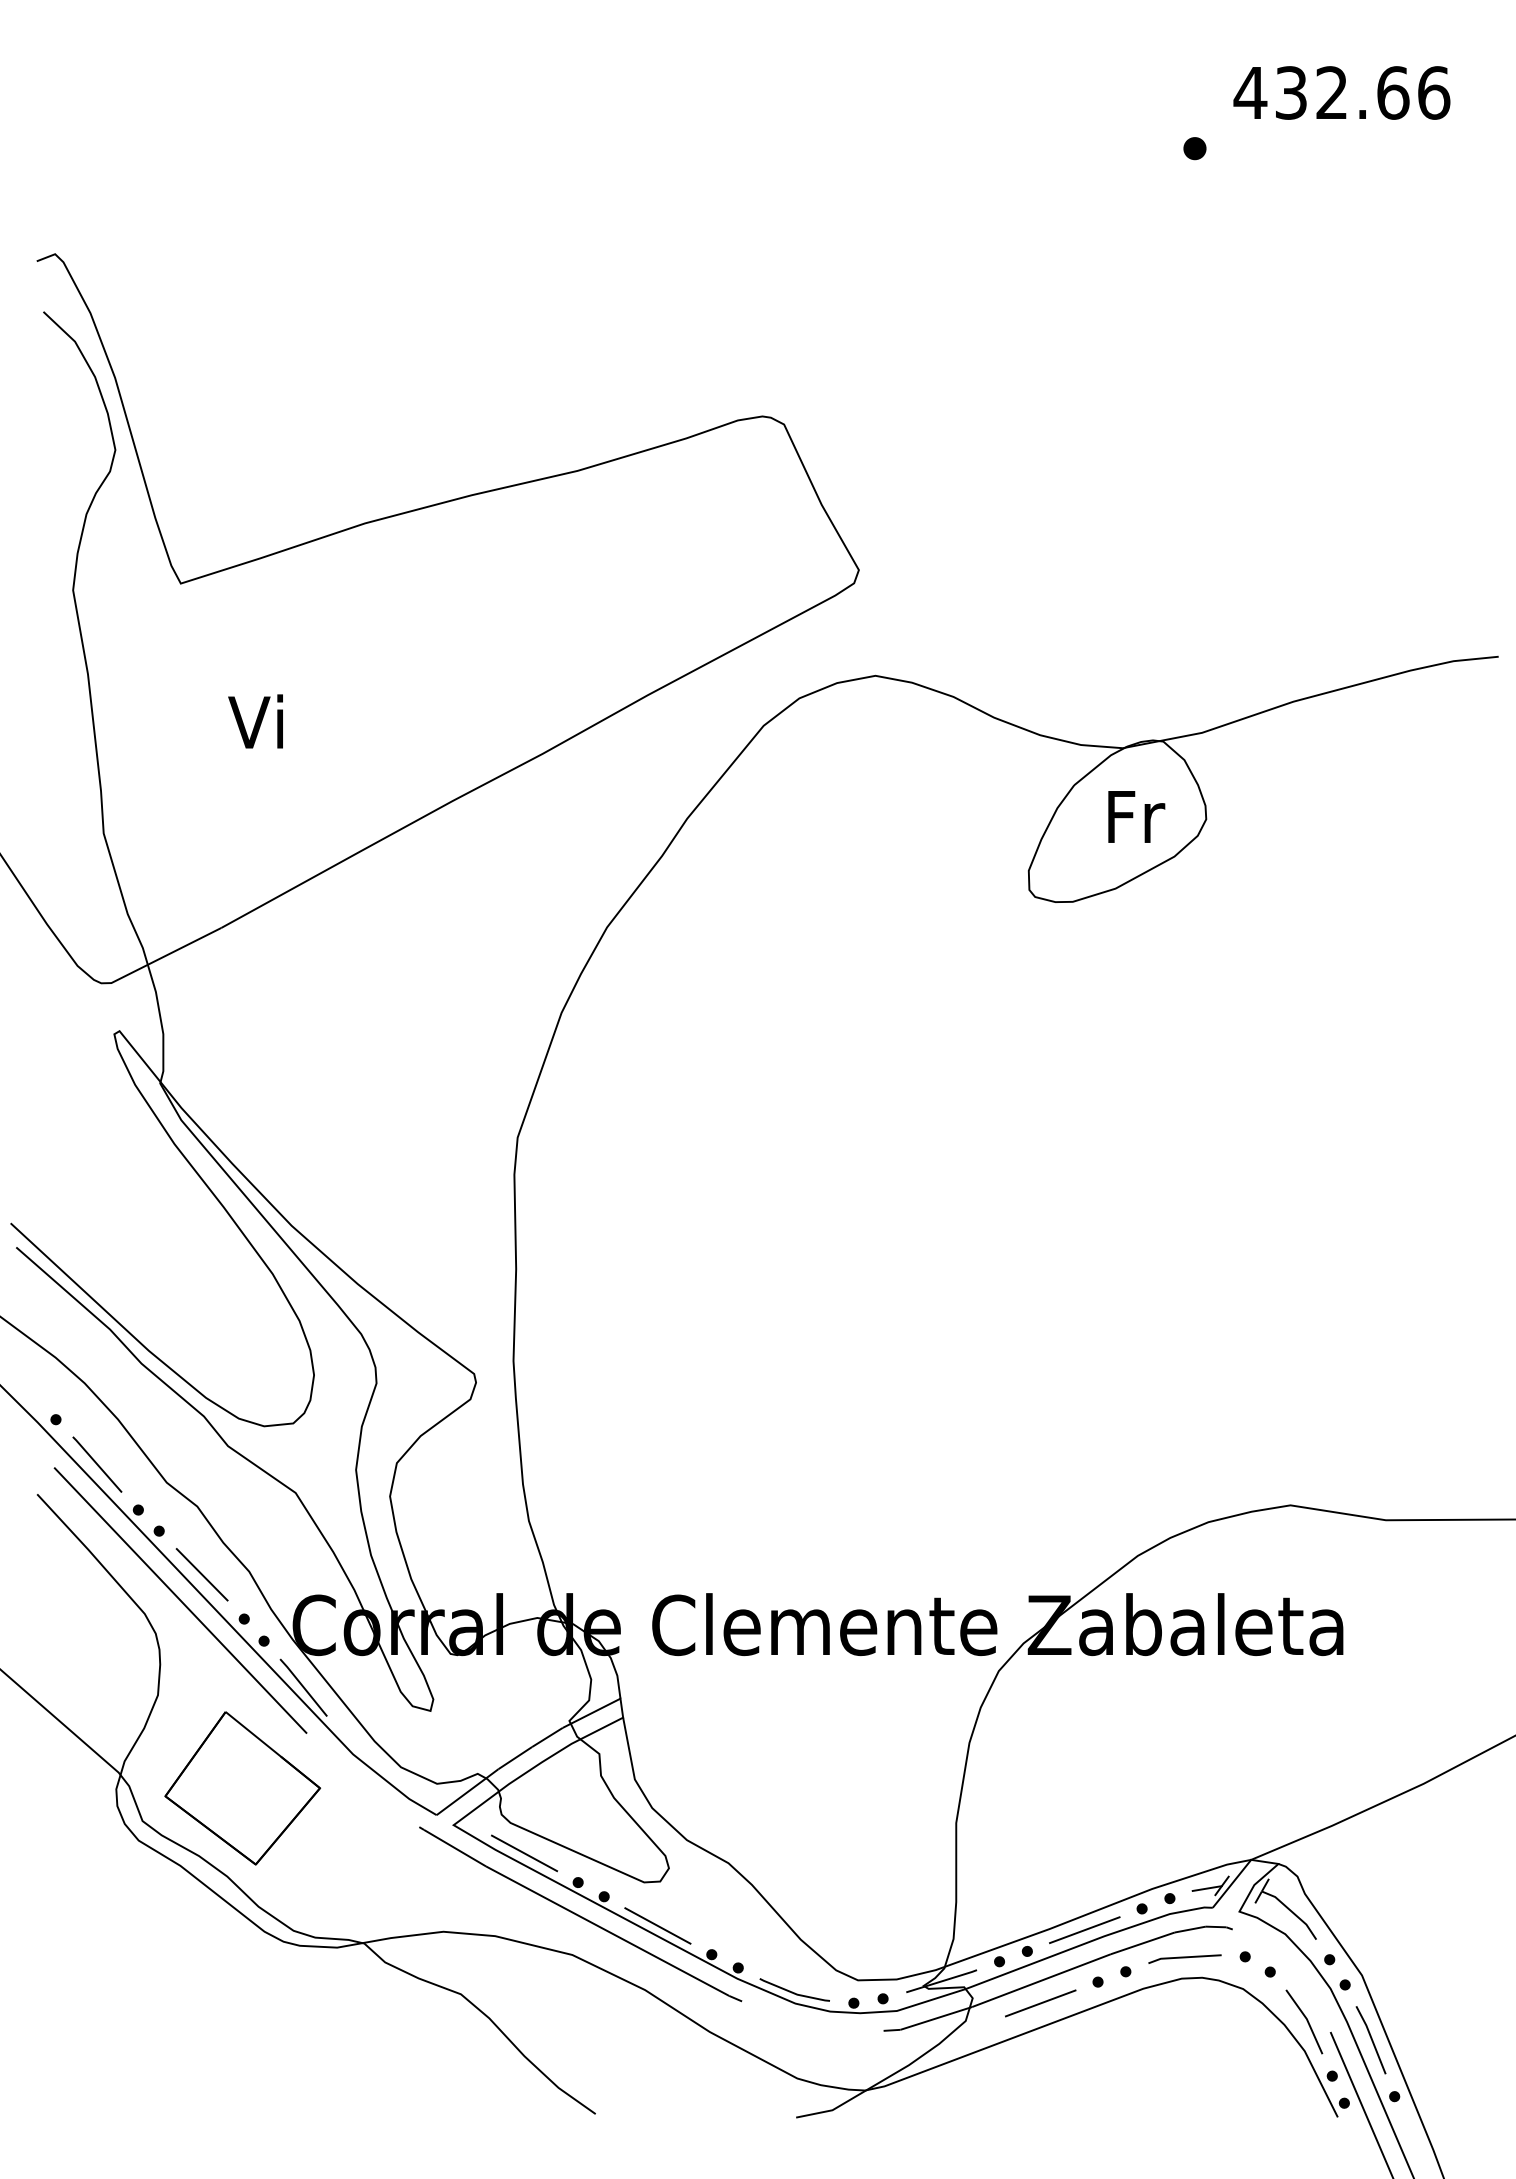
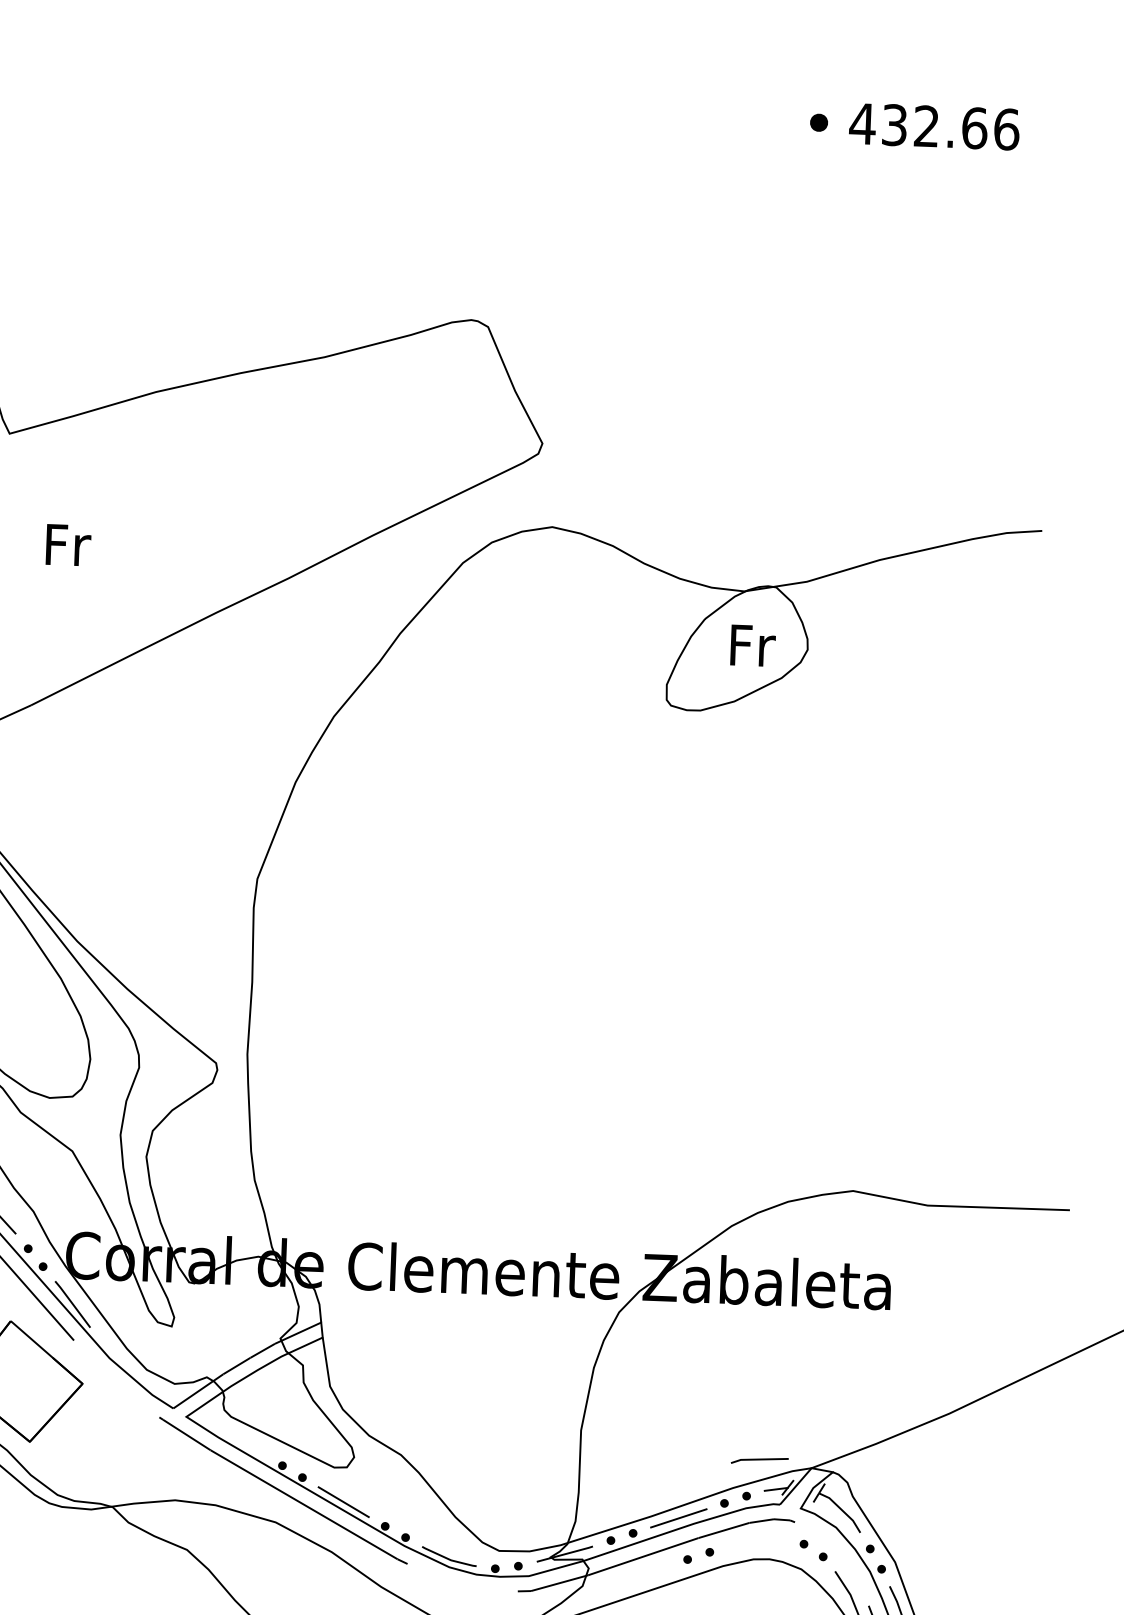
text: (1341, 92) -> (934, 126), moved
text: (258, 721) -> (66, 544), Vi -> Fr
line: (524, 1853) -> (241, 1441), removed
line: (1184, 1958) -> (759, 1460), moved
line: (1040, 2003) -> (641, 1574), removed

